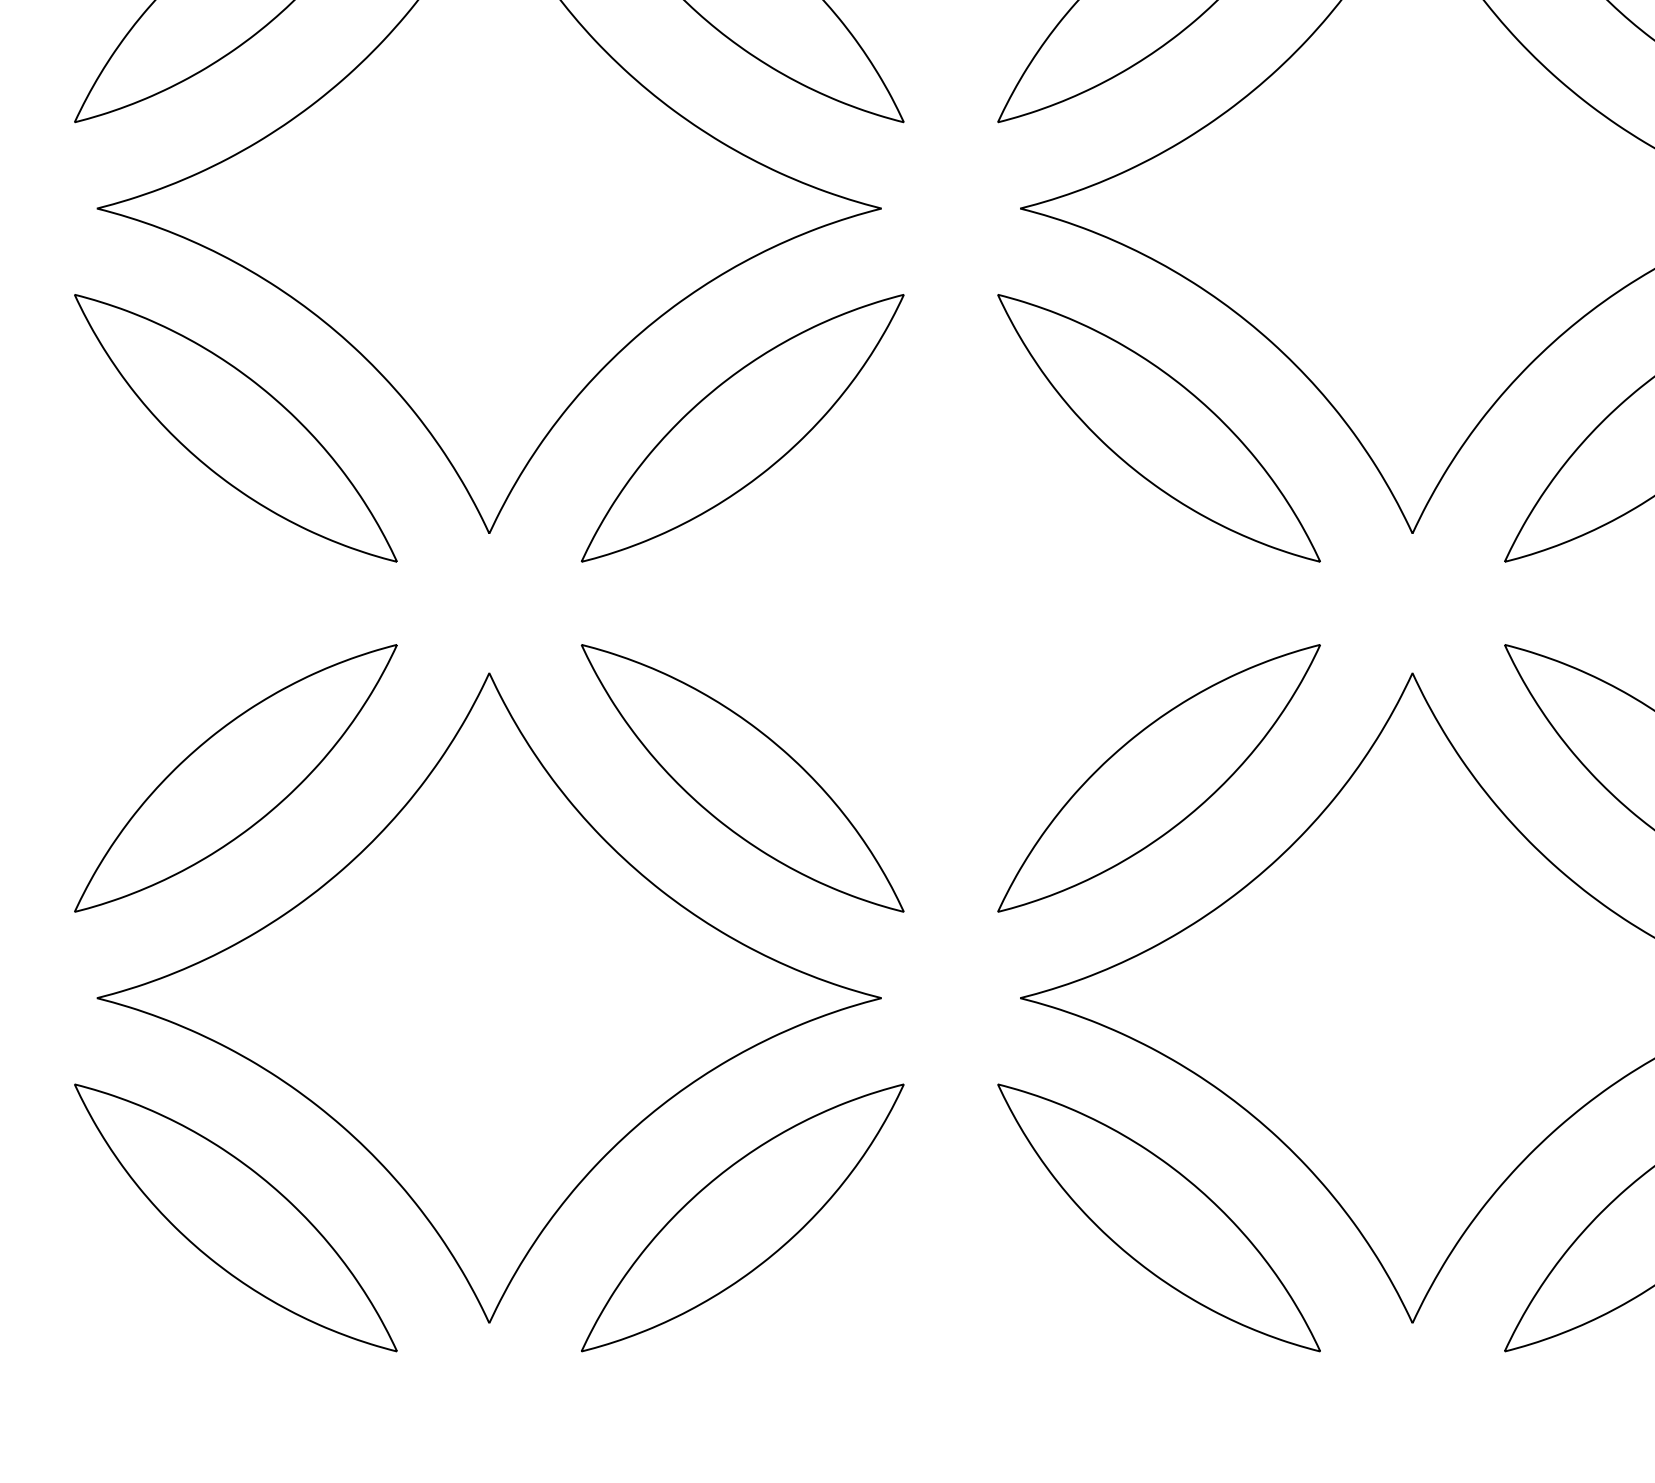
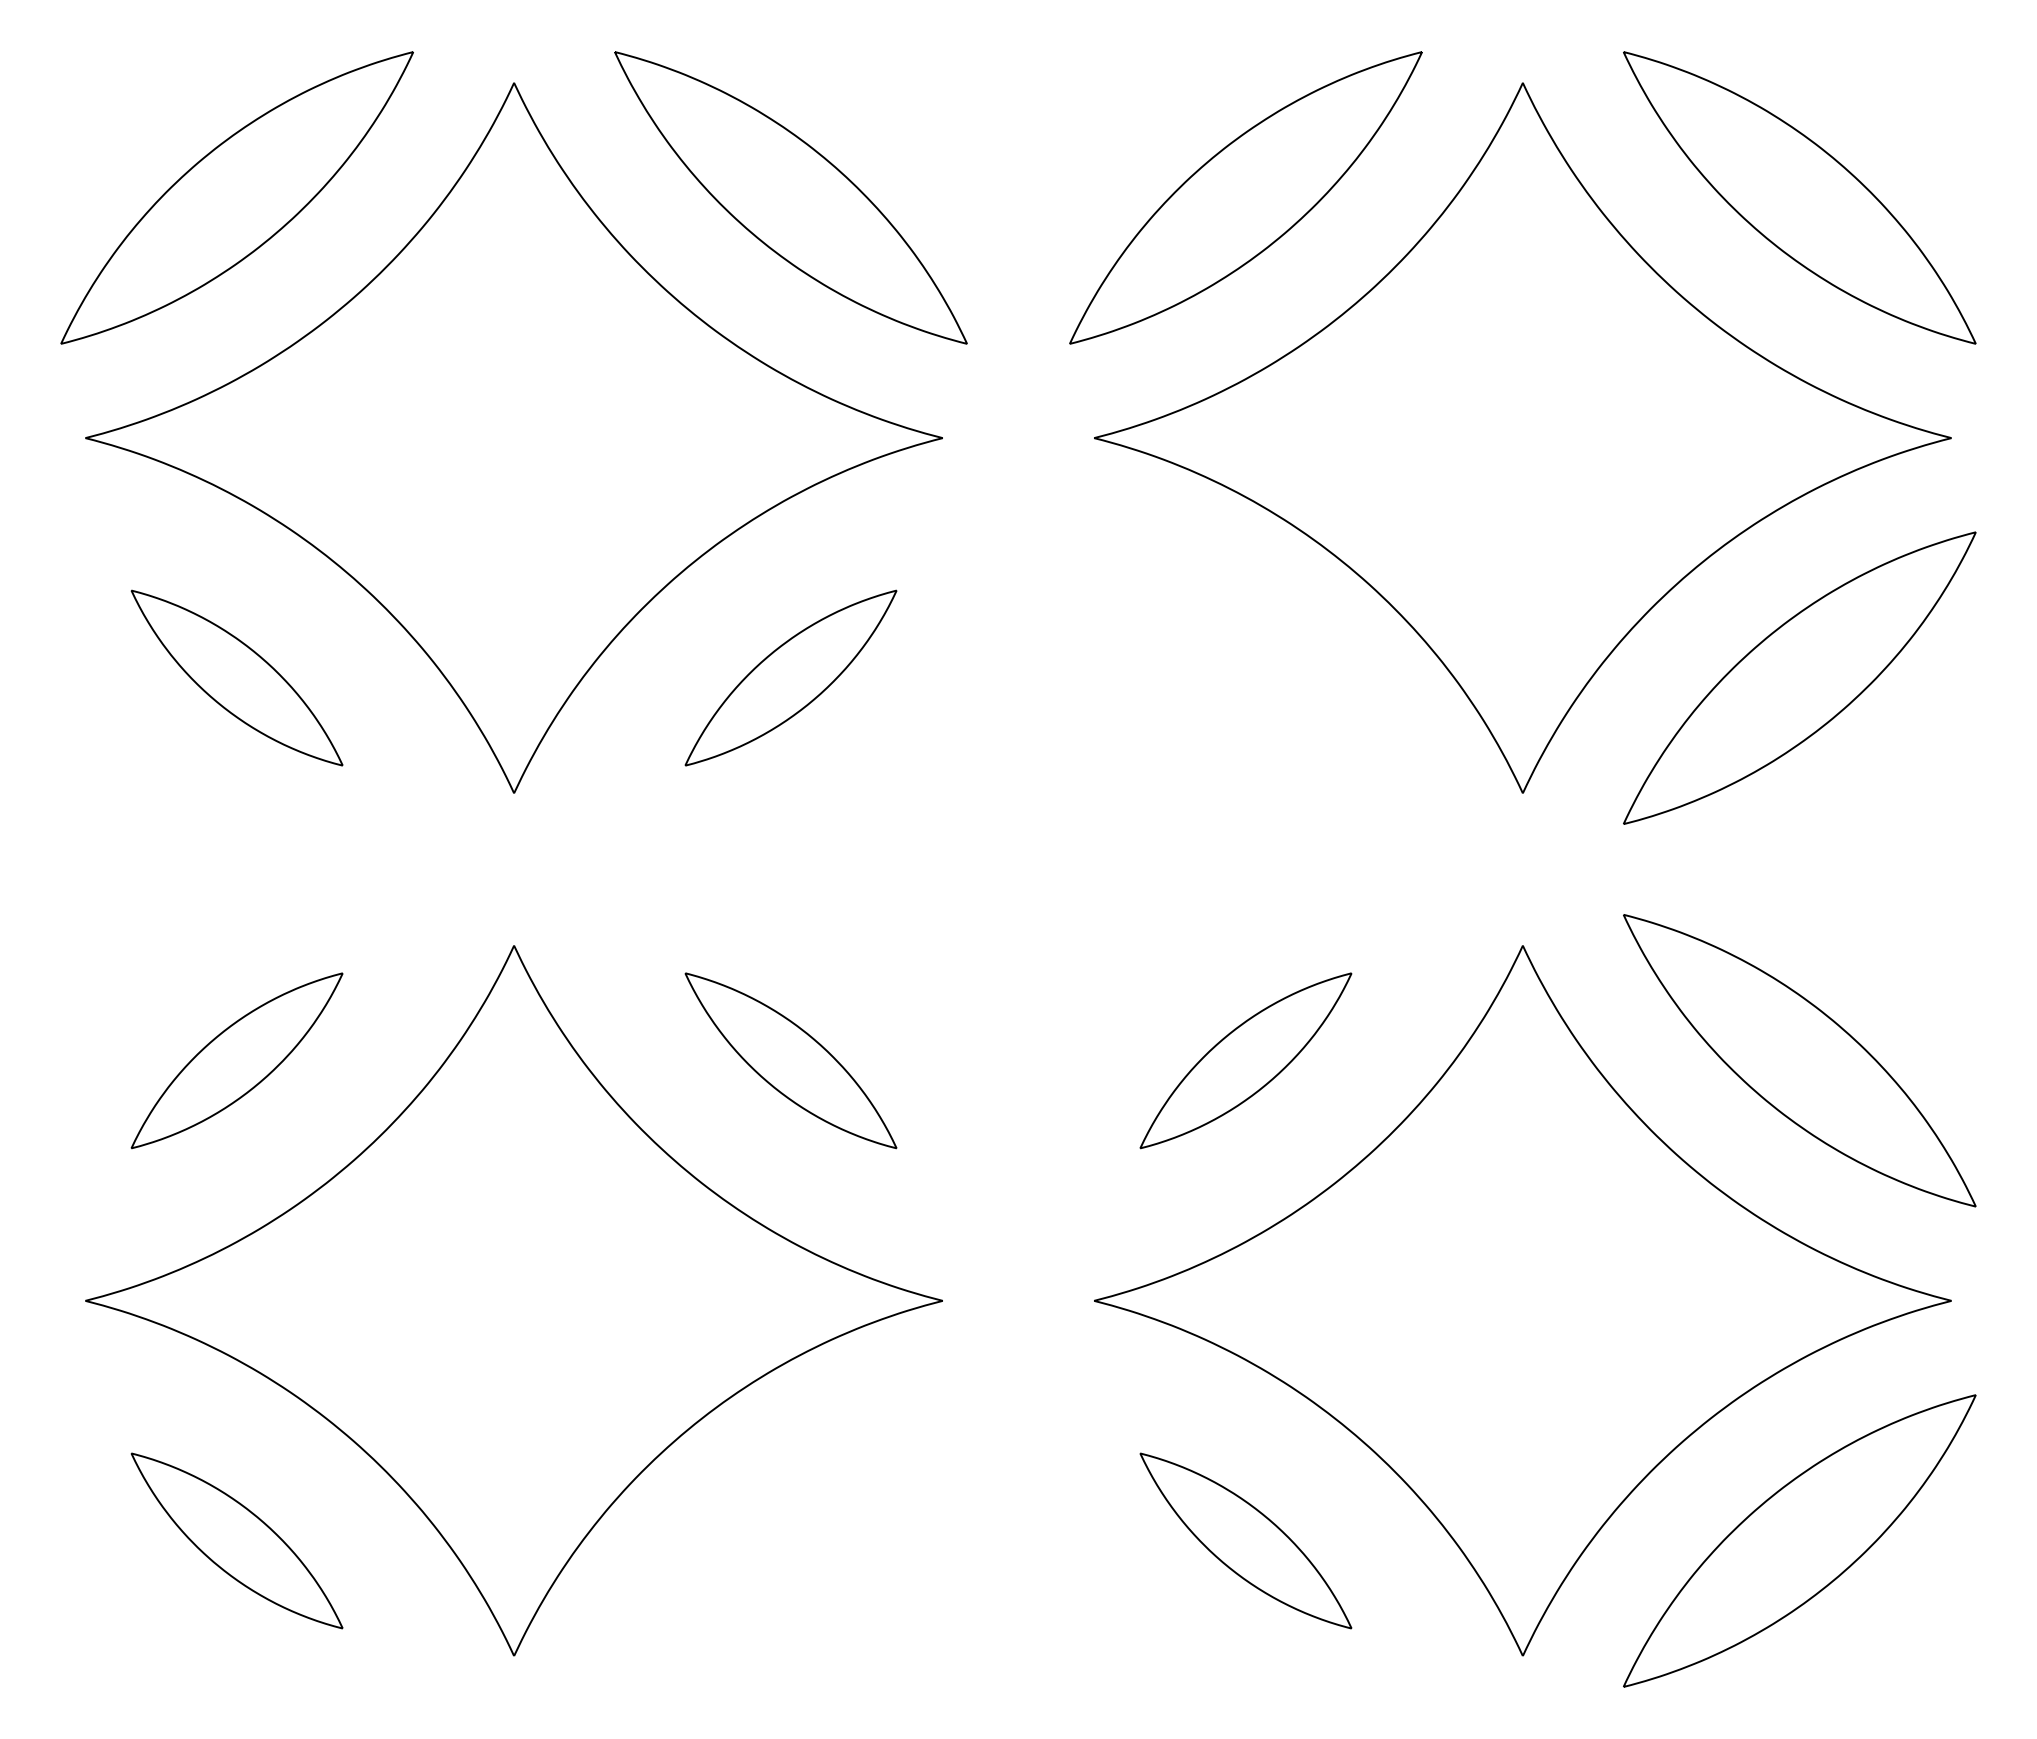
part: (235, 427) -> (236, 677), size x0.6
part: (742, 427) -> (790, 677), size x0.6
part: (1158, 427) -> (1245, 677), removed
part: (235, 778) -> (236, 1060), size x0.6
part: (742, 778) -> (790, 1060), size x0.6
part: (1158, 778) -> (1245, 1060), size x0.6
part: (235, 1217) -> (236, 1540), size x0.6
part: (742, 1217) -> (790, 1540), removed
part: (1158, 1217) -> (1245, 1540), size x0.6

